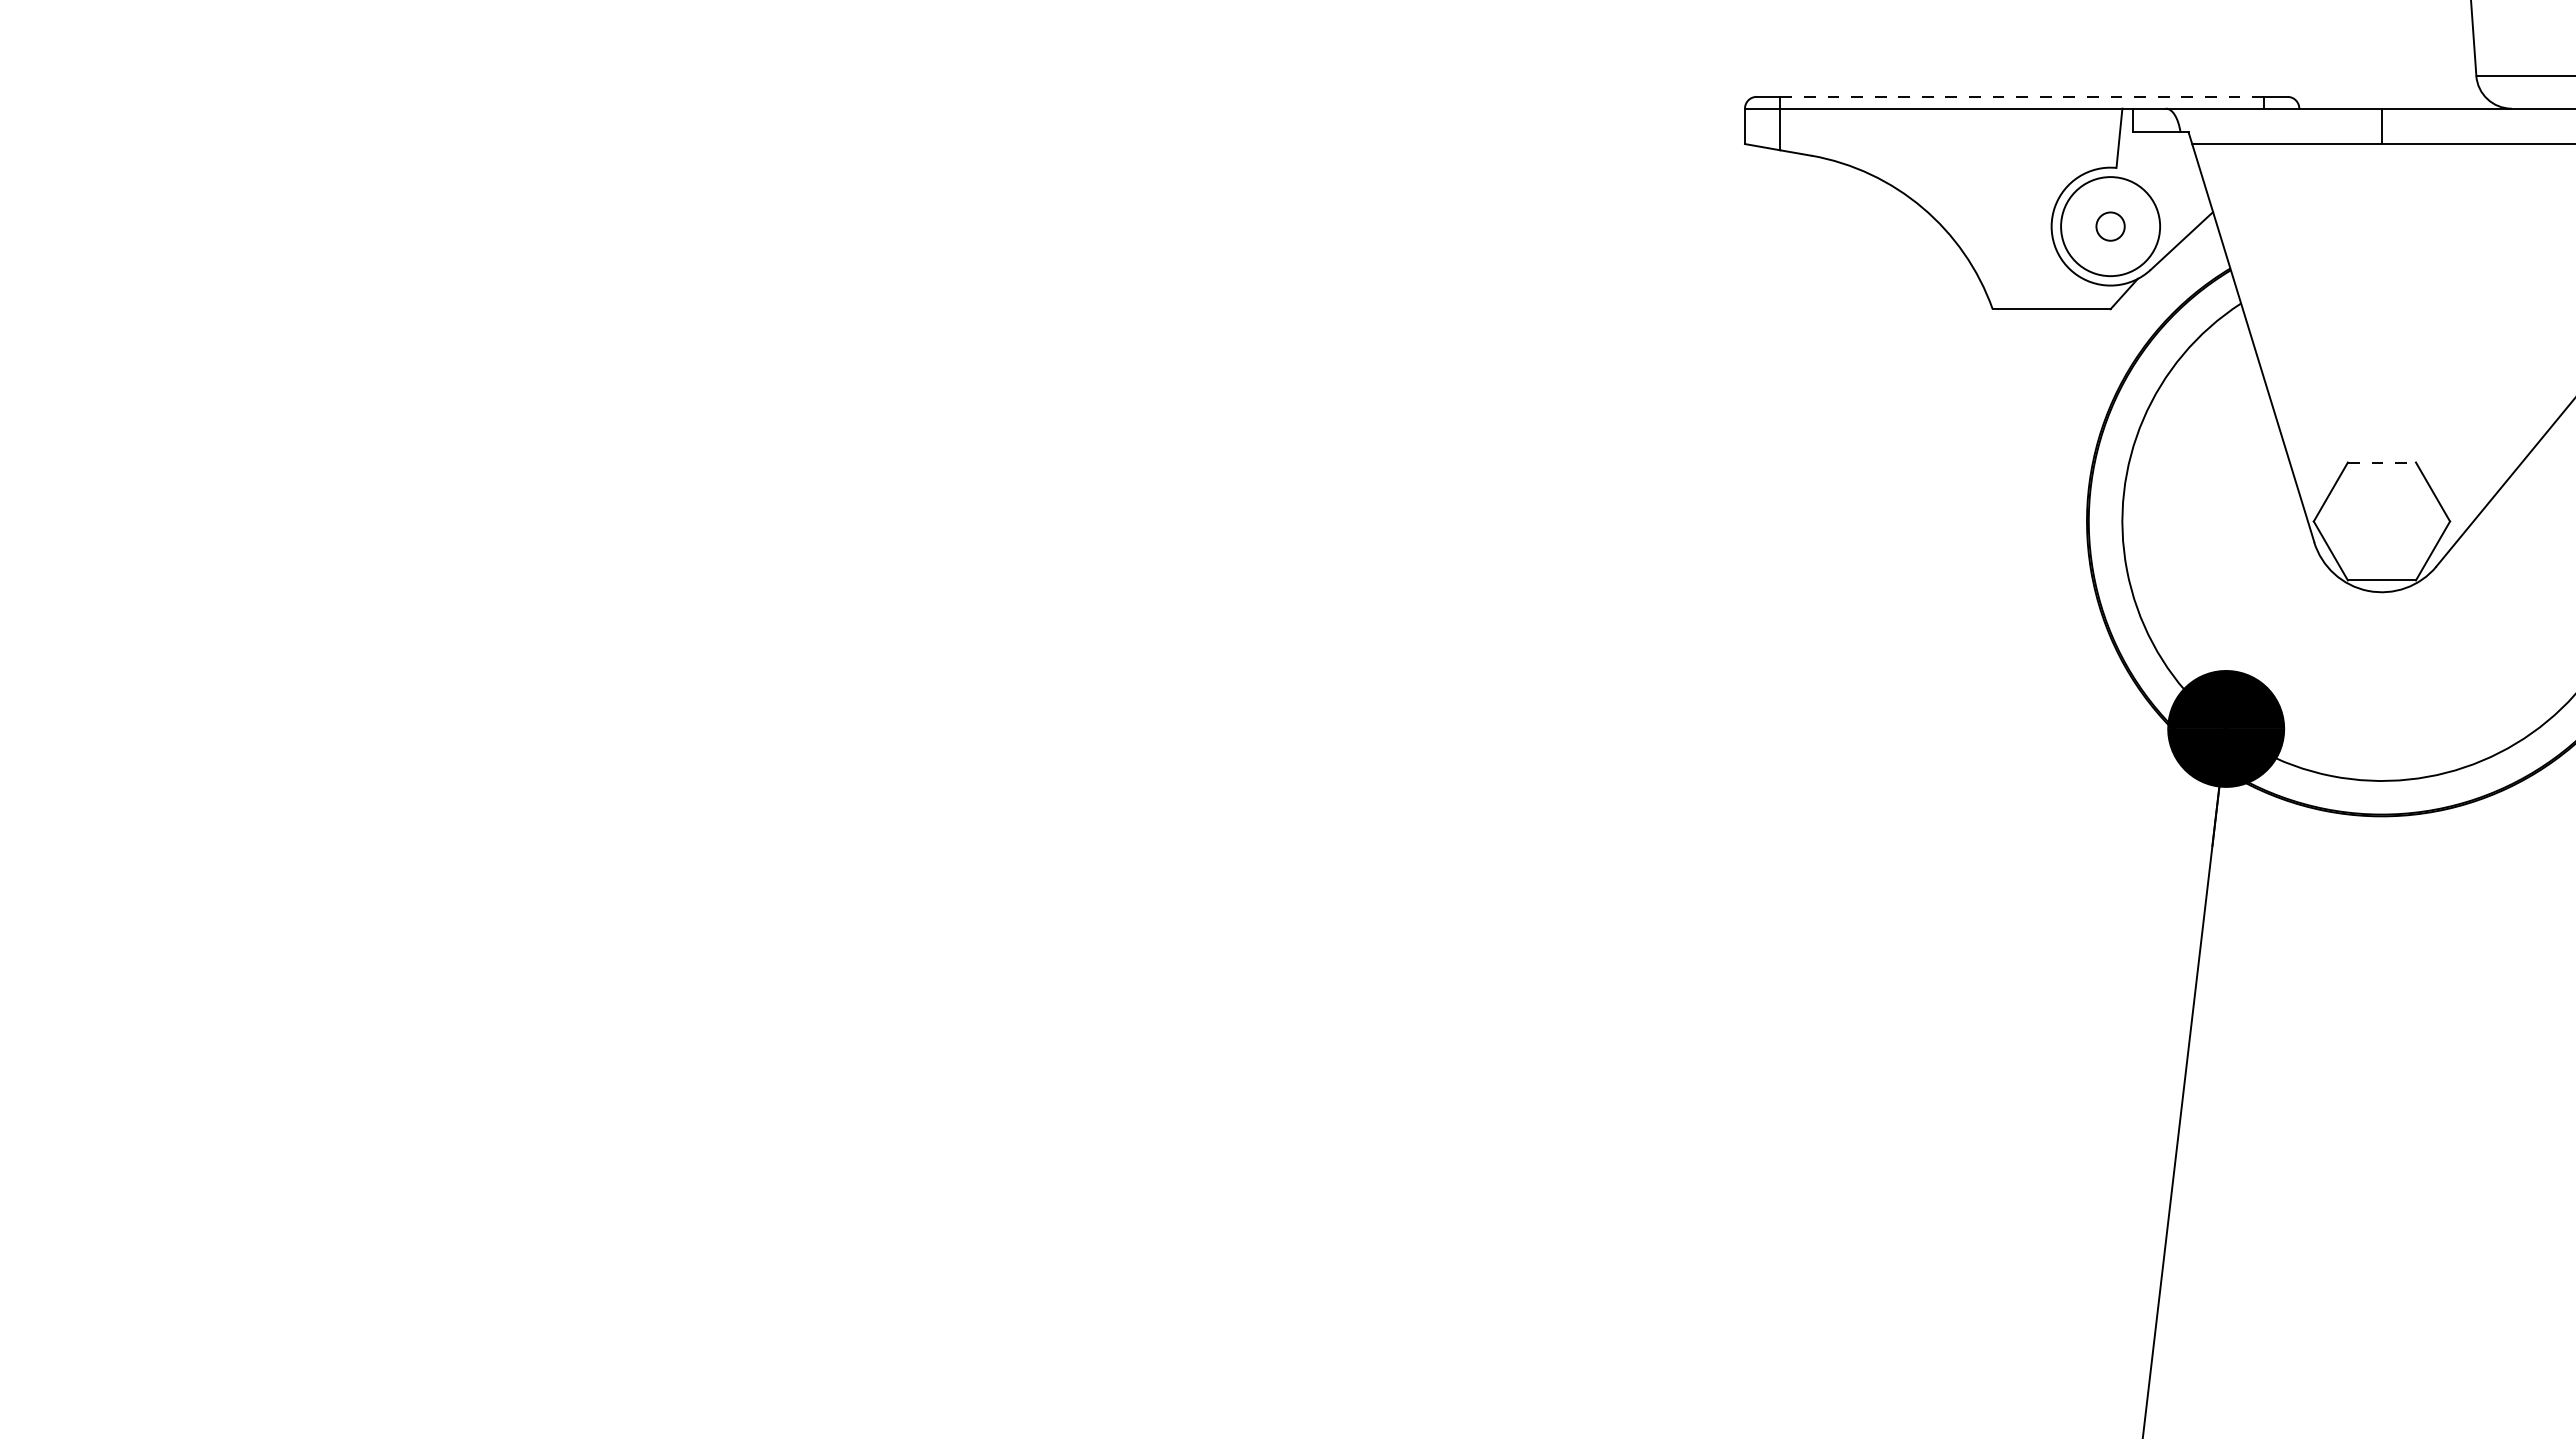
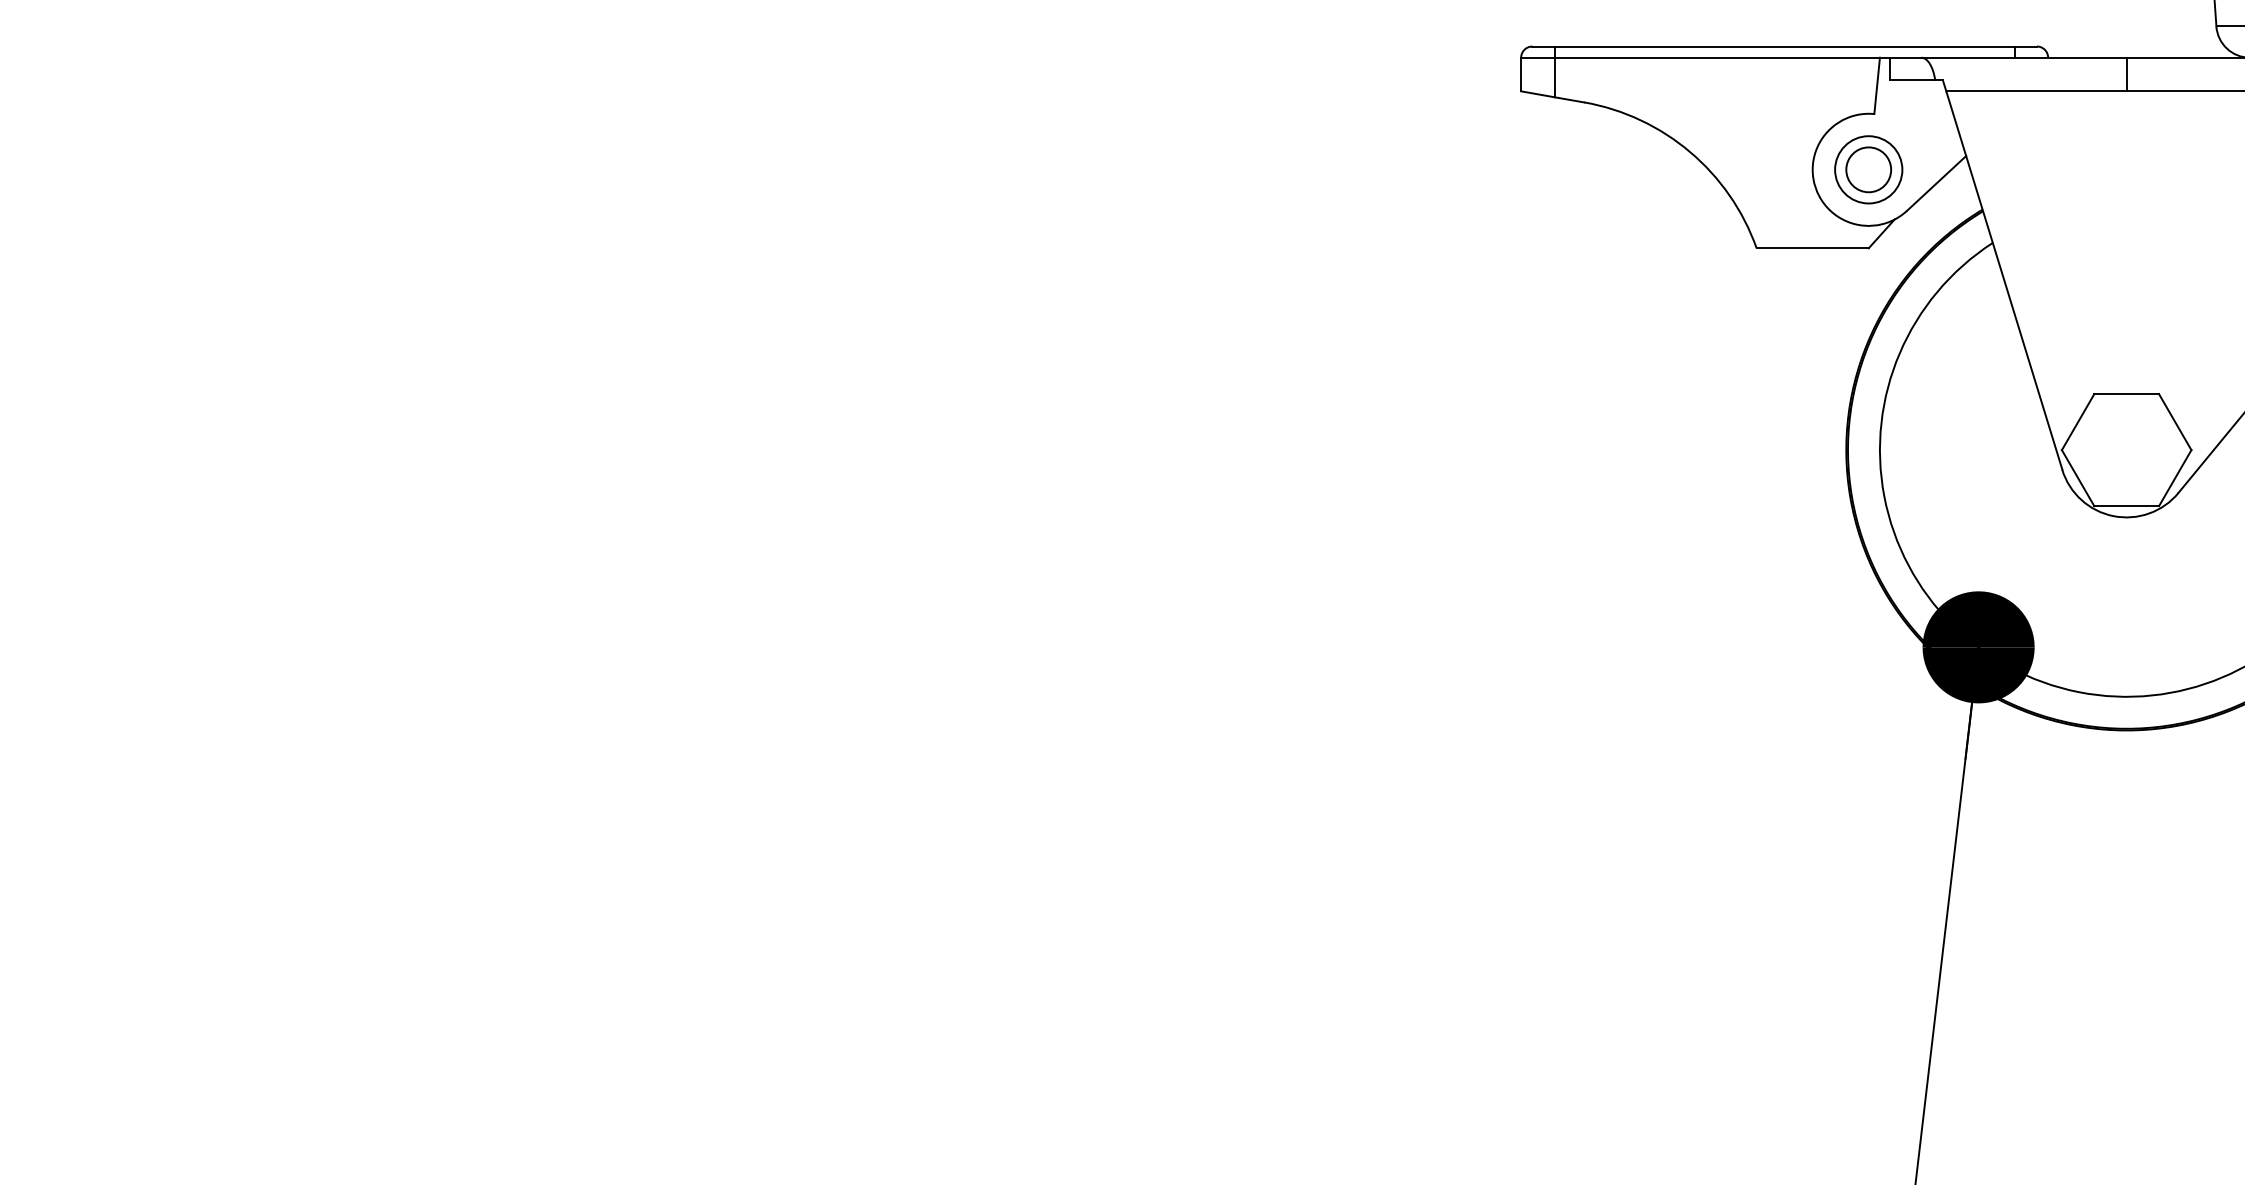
line: (2022, 96) -> (1784, 46), dashed -> solid
circle: (2110, 226) -> (1868, 169), size x0.71
circle: (2110, 226) -> (1868, 169), size x1.67
line: (2382, 462) -> (2127, 394), dashed -> solid

